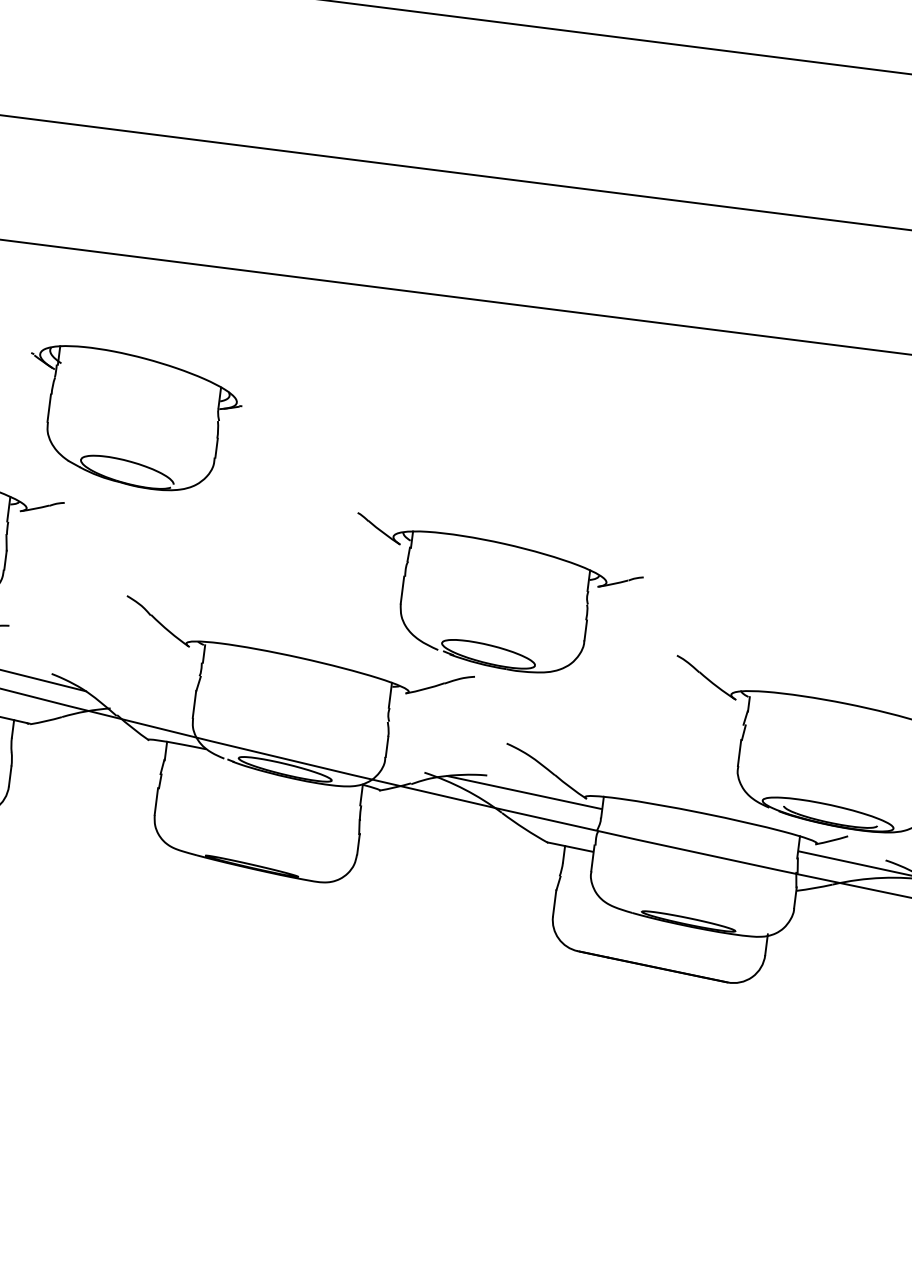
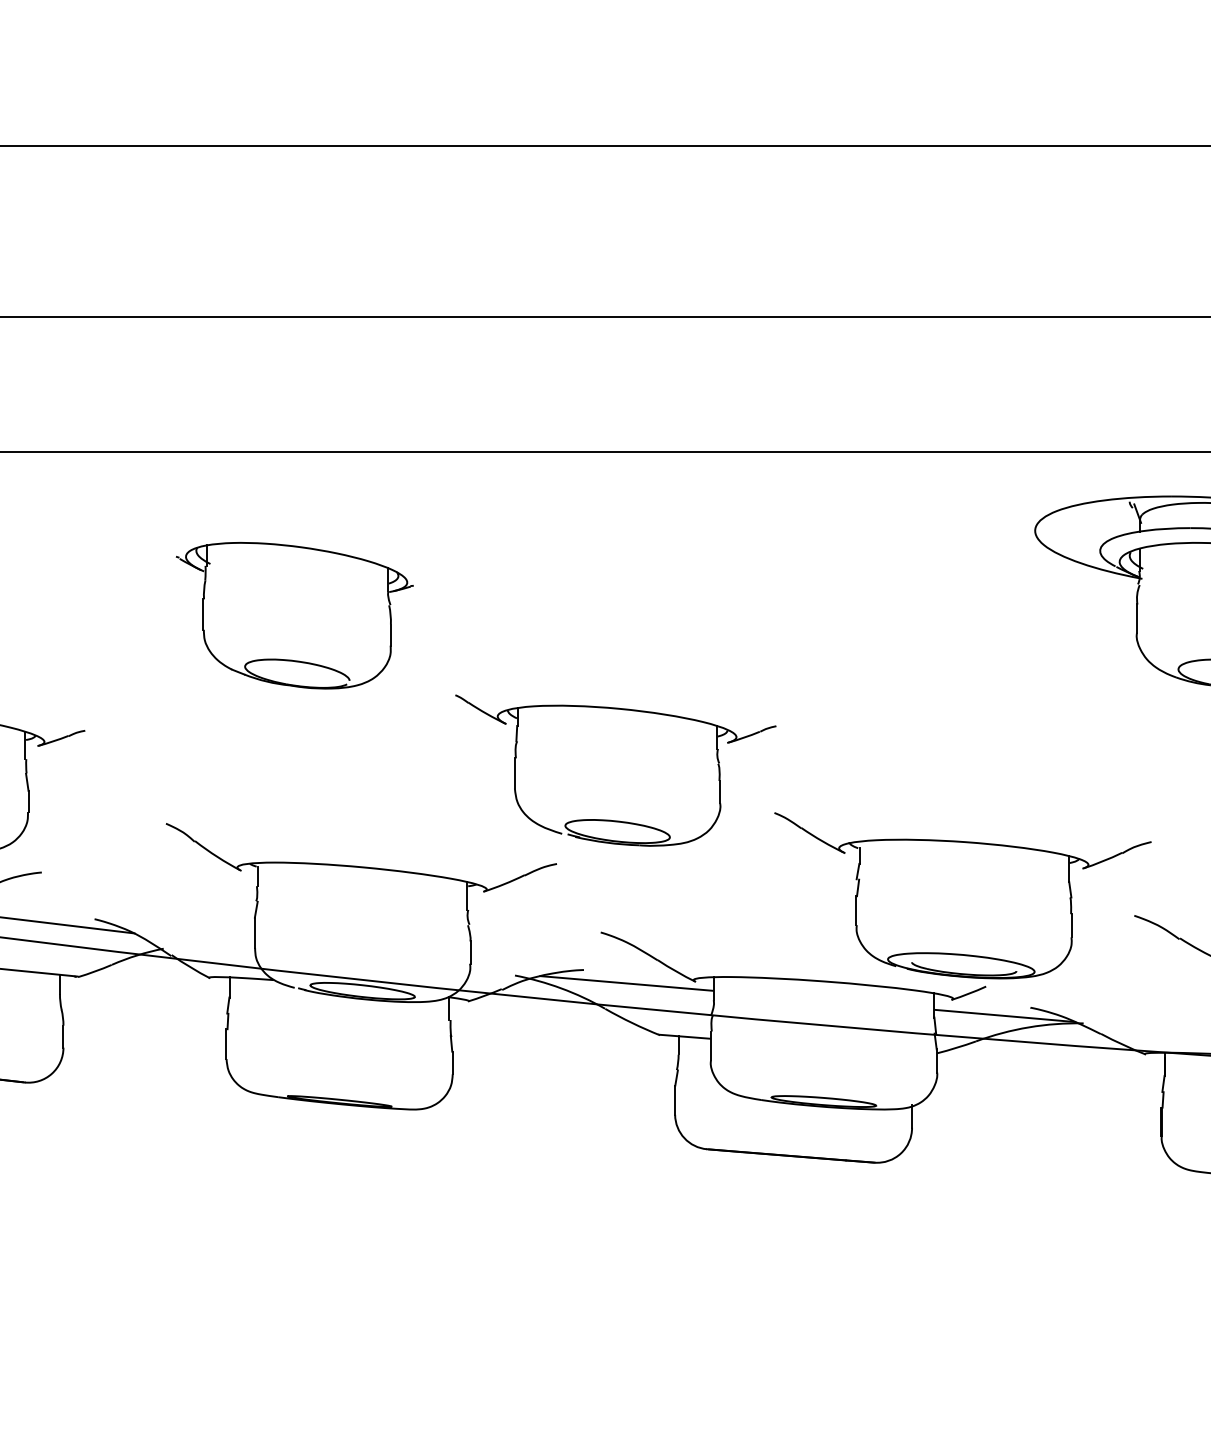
part: (131, 419) -> (294, 615), moved
part: (483, 642) -> (610, 819), moved

